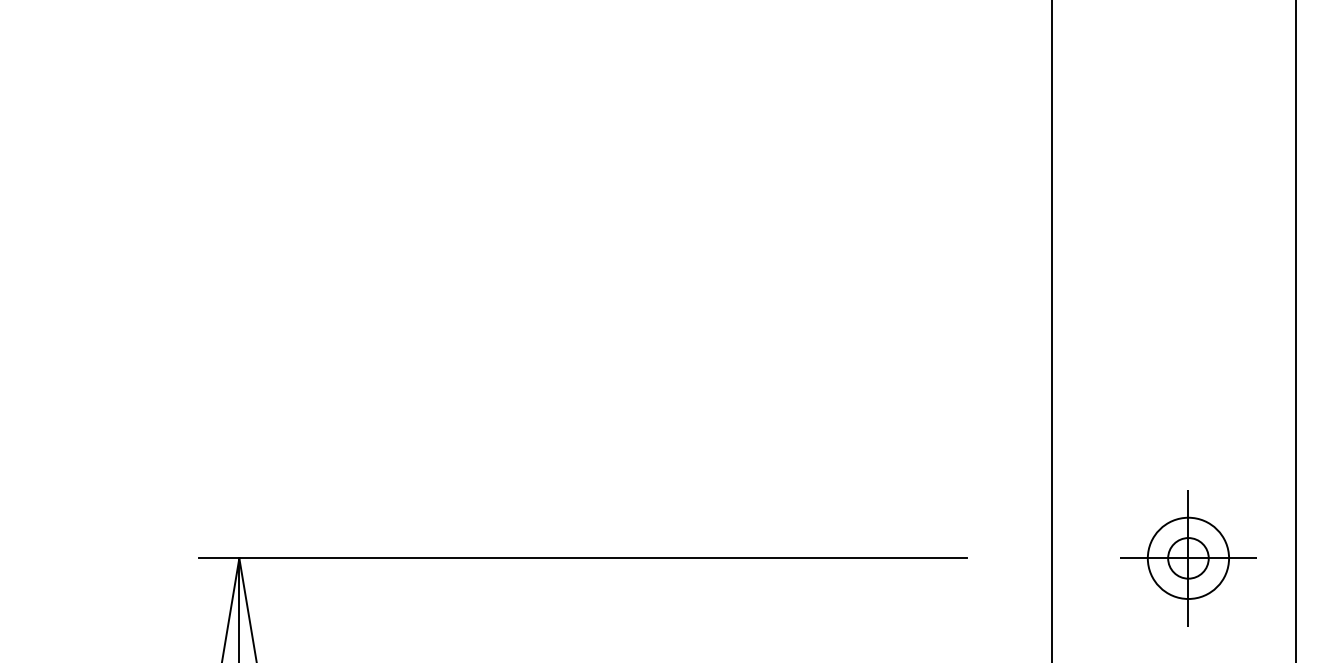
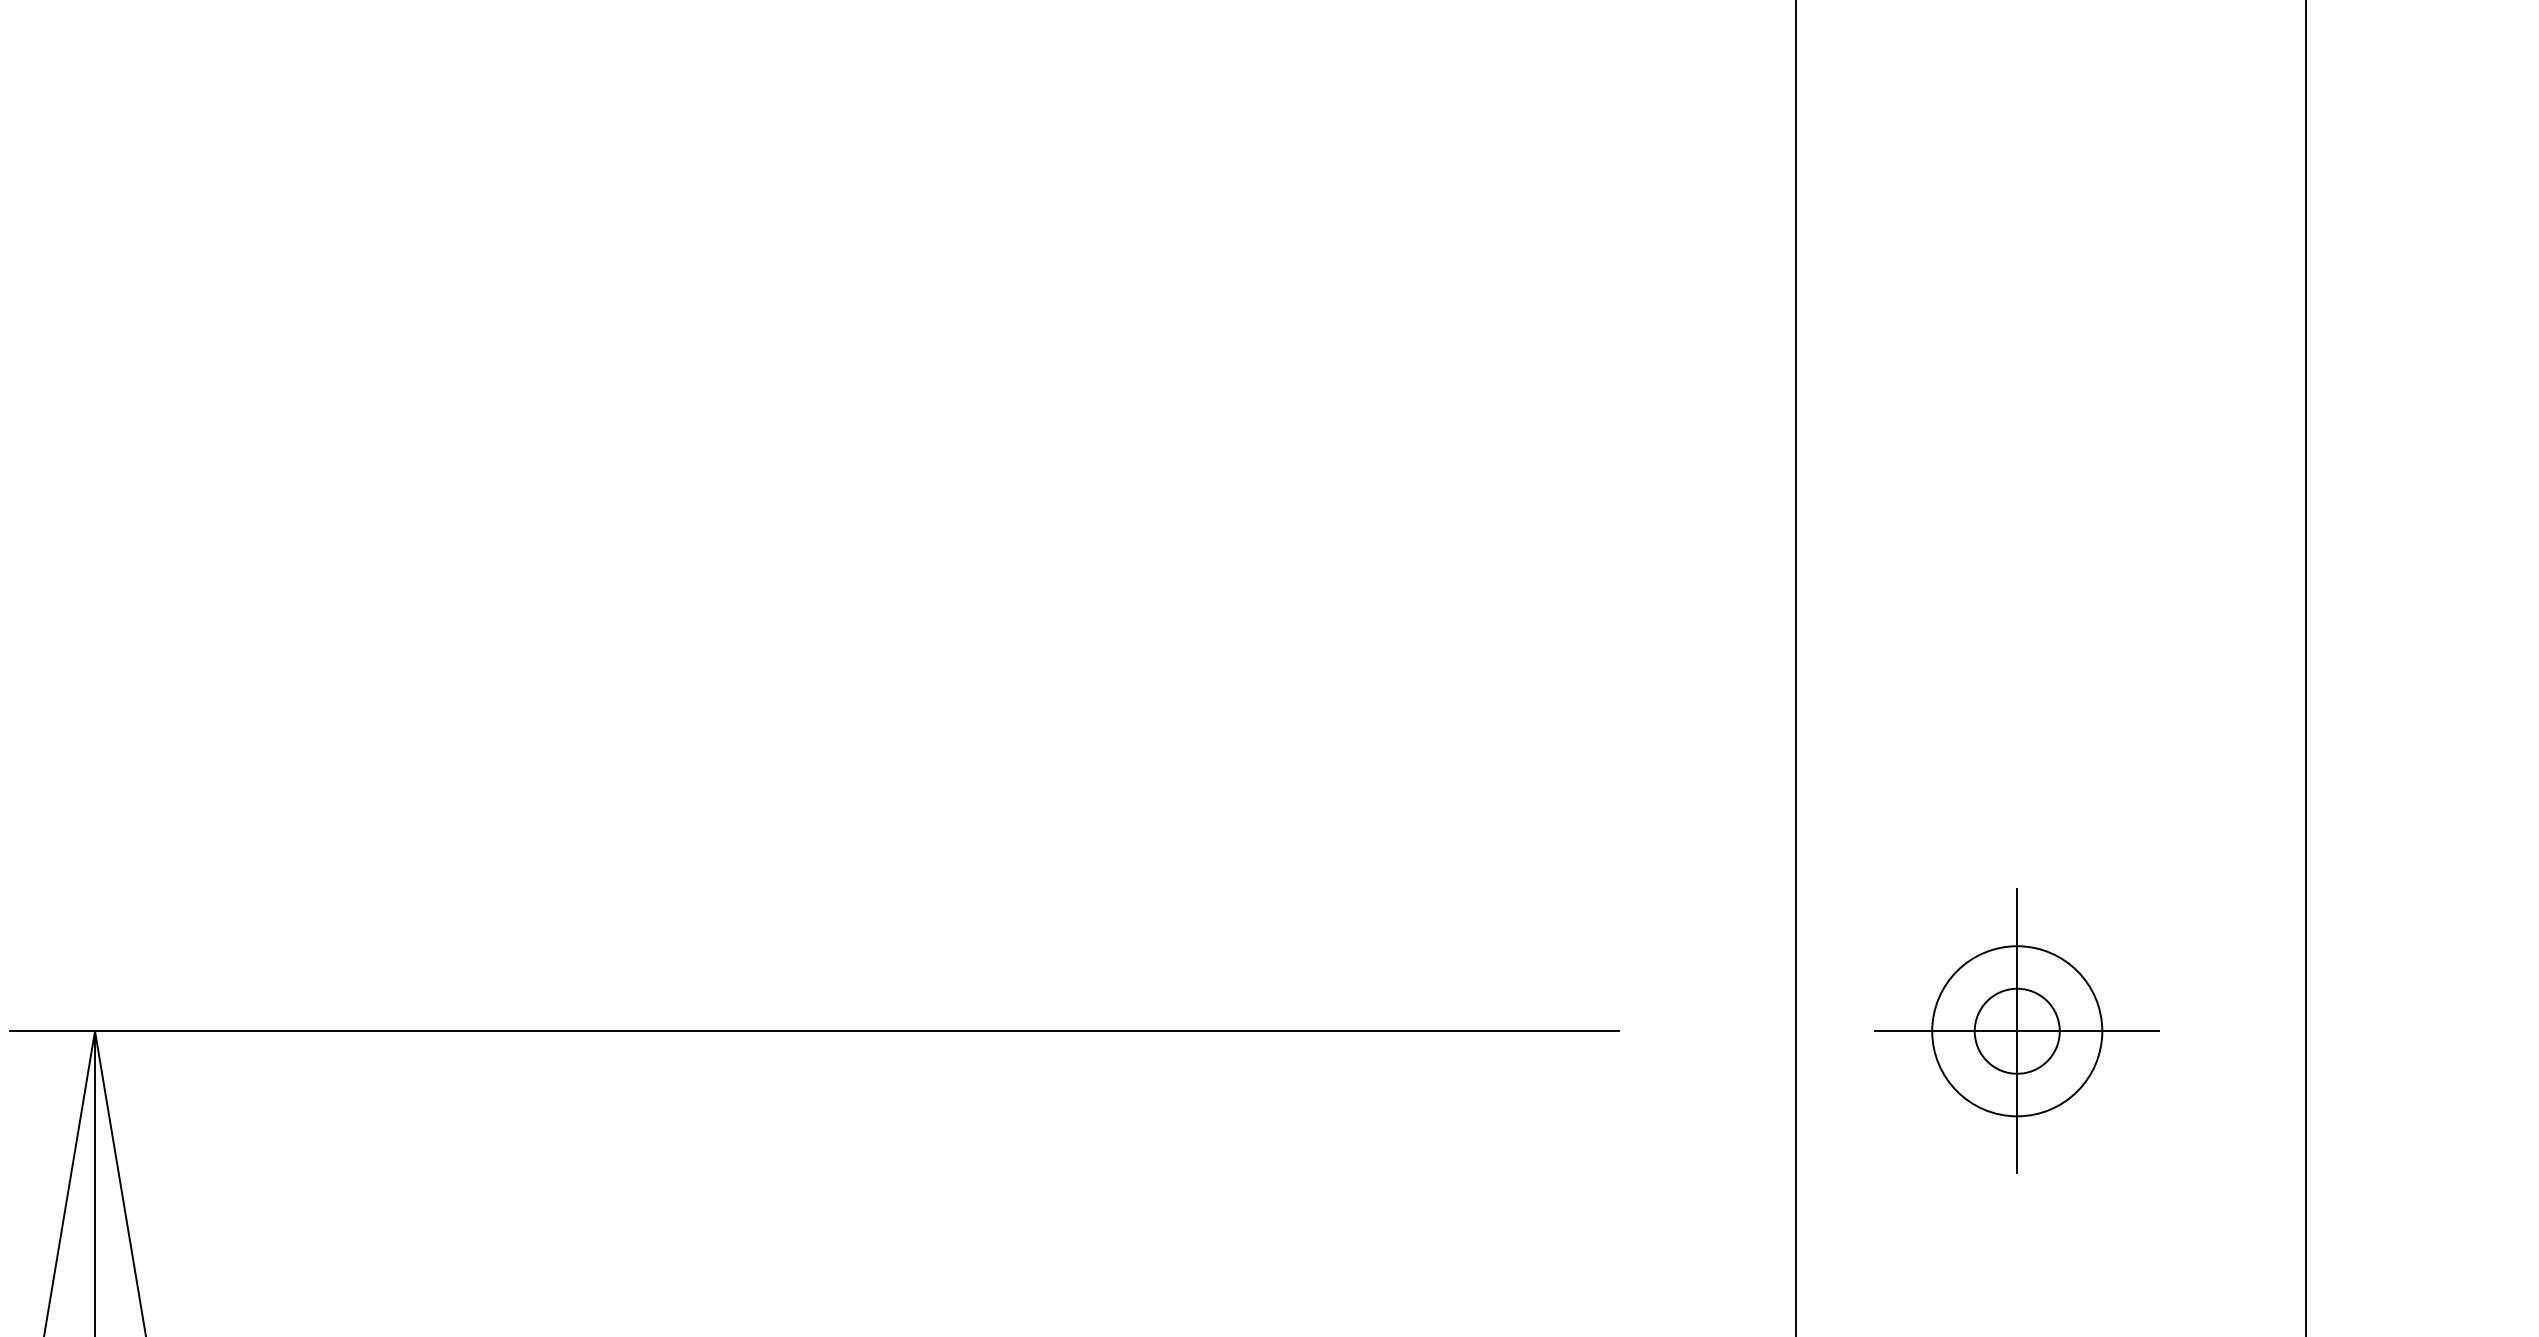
part: (1188, 558) -> (2017, 1031), moved

